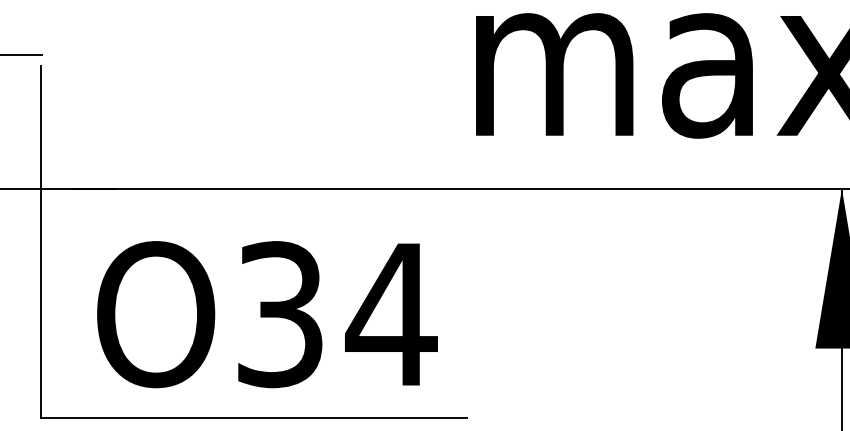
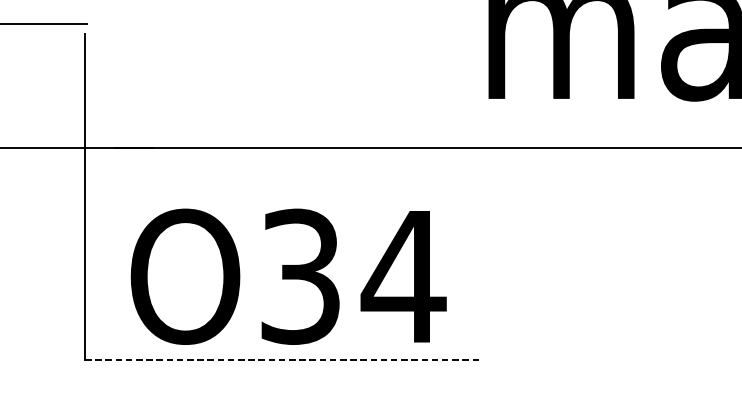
text: (267, 314) -> (288, 276), moved
line: (254, 417) -> (283, 360), solid -> dashed

